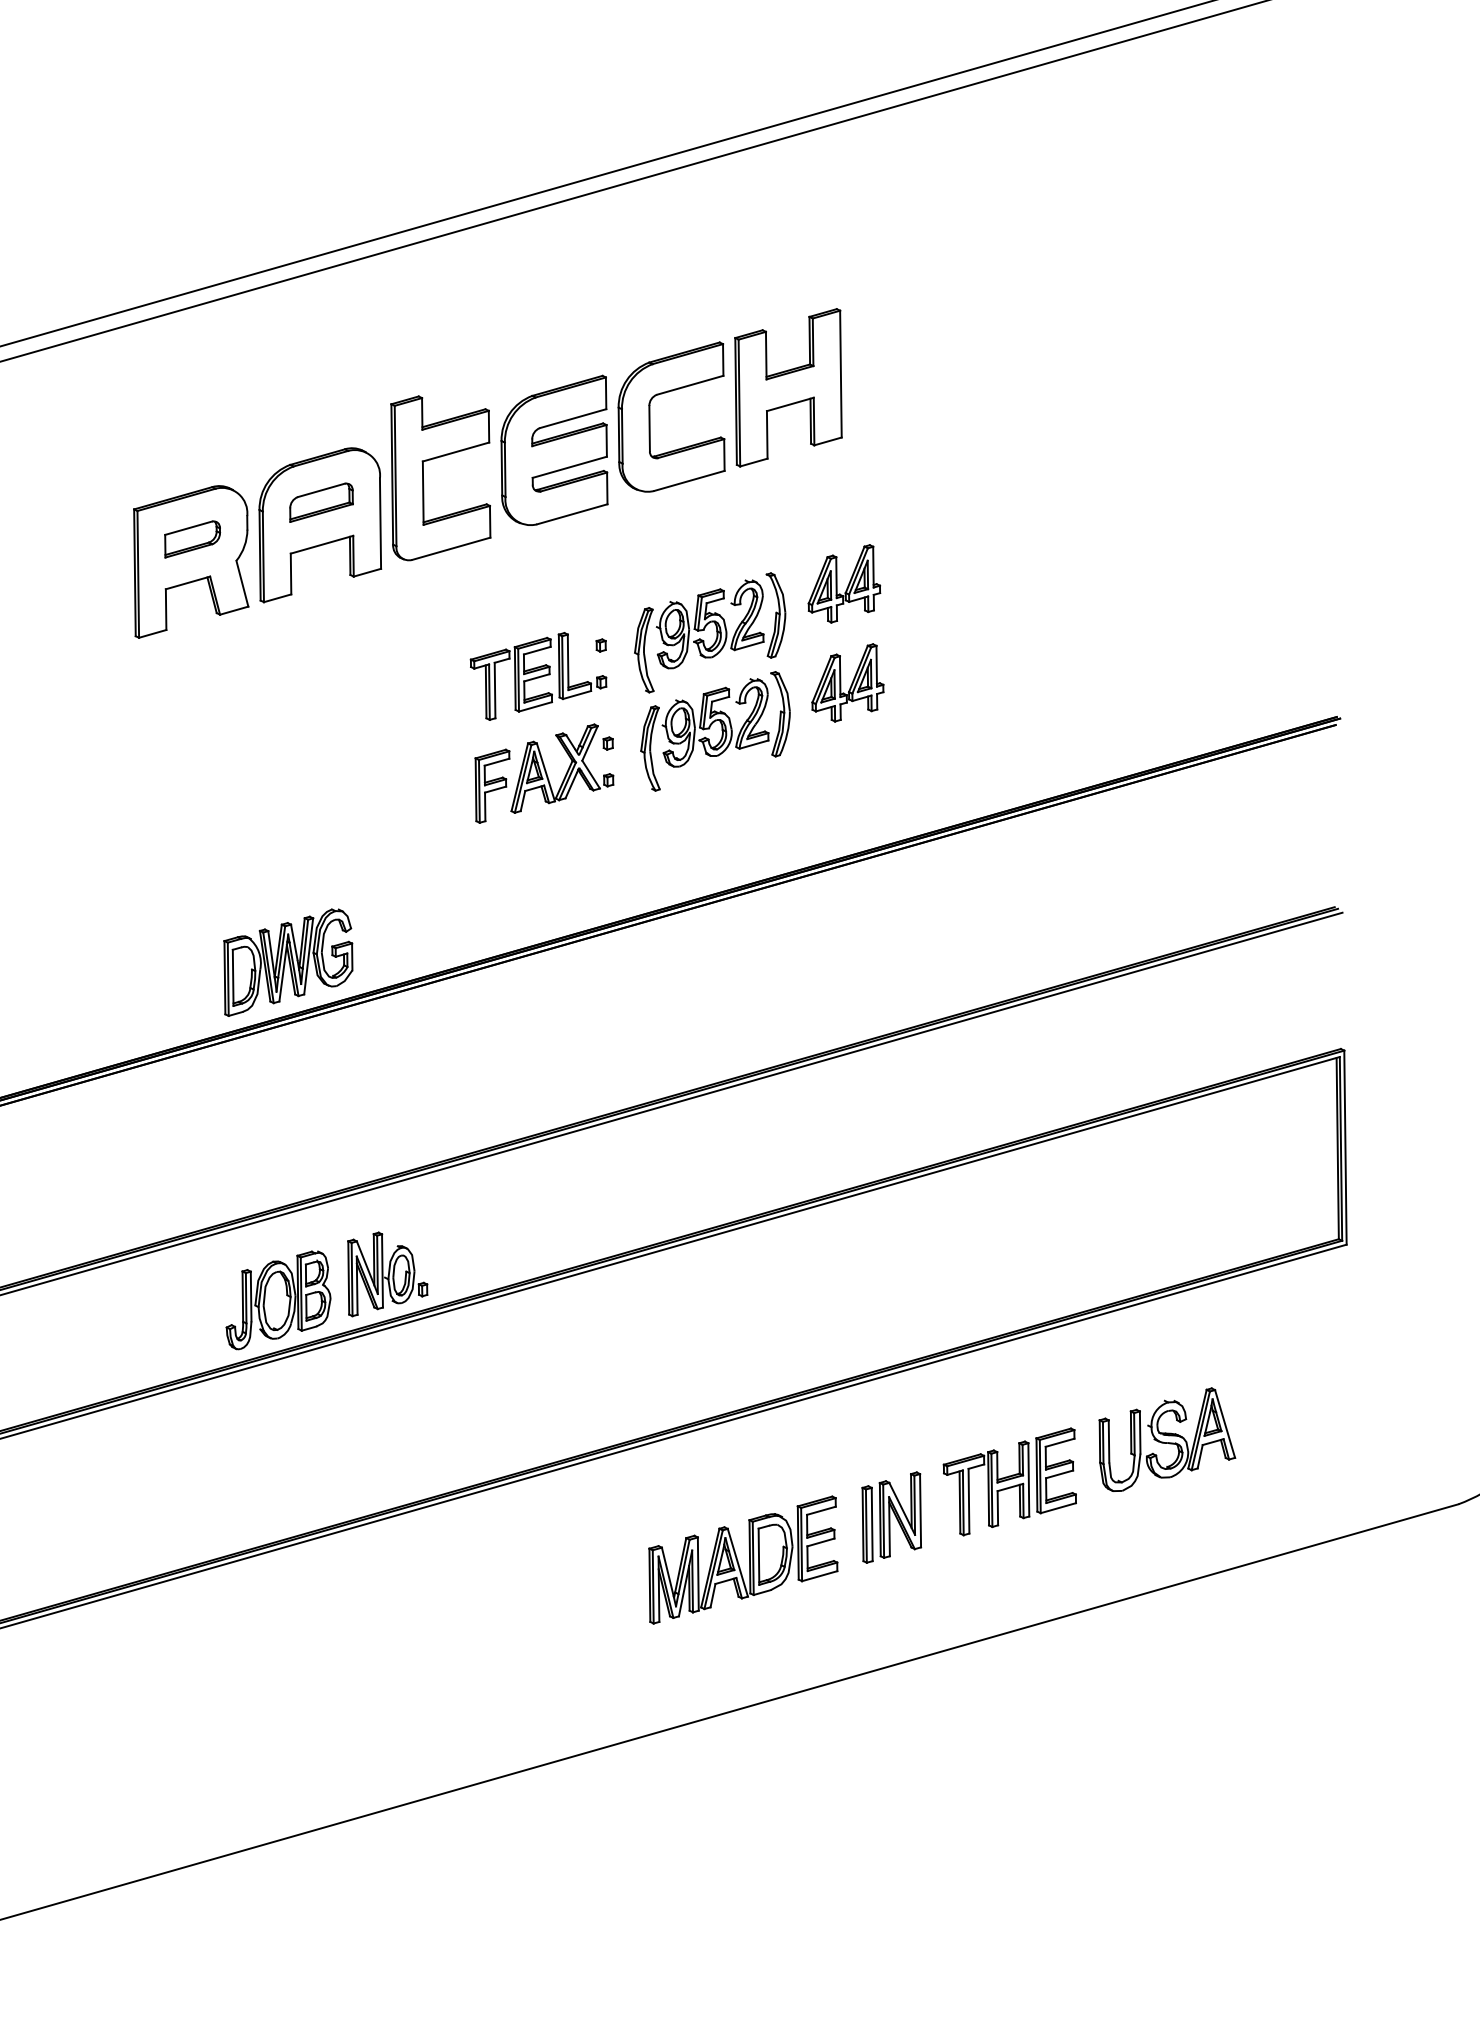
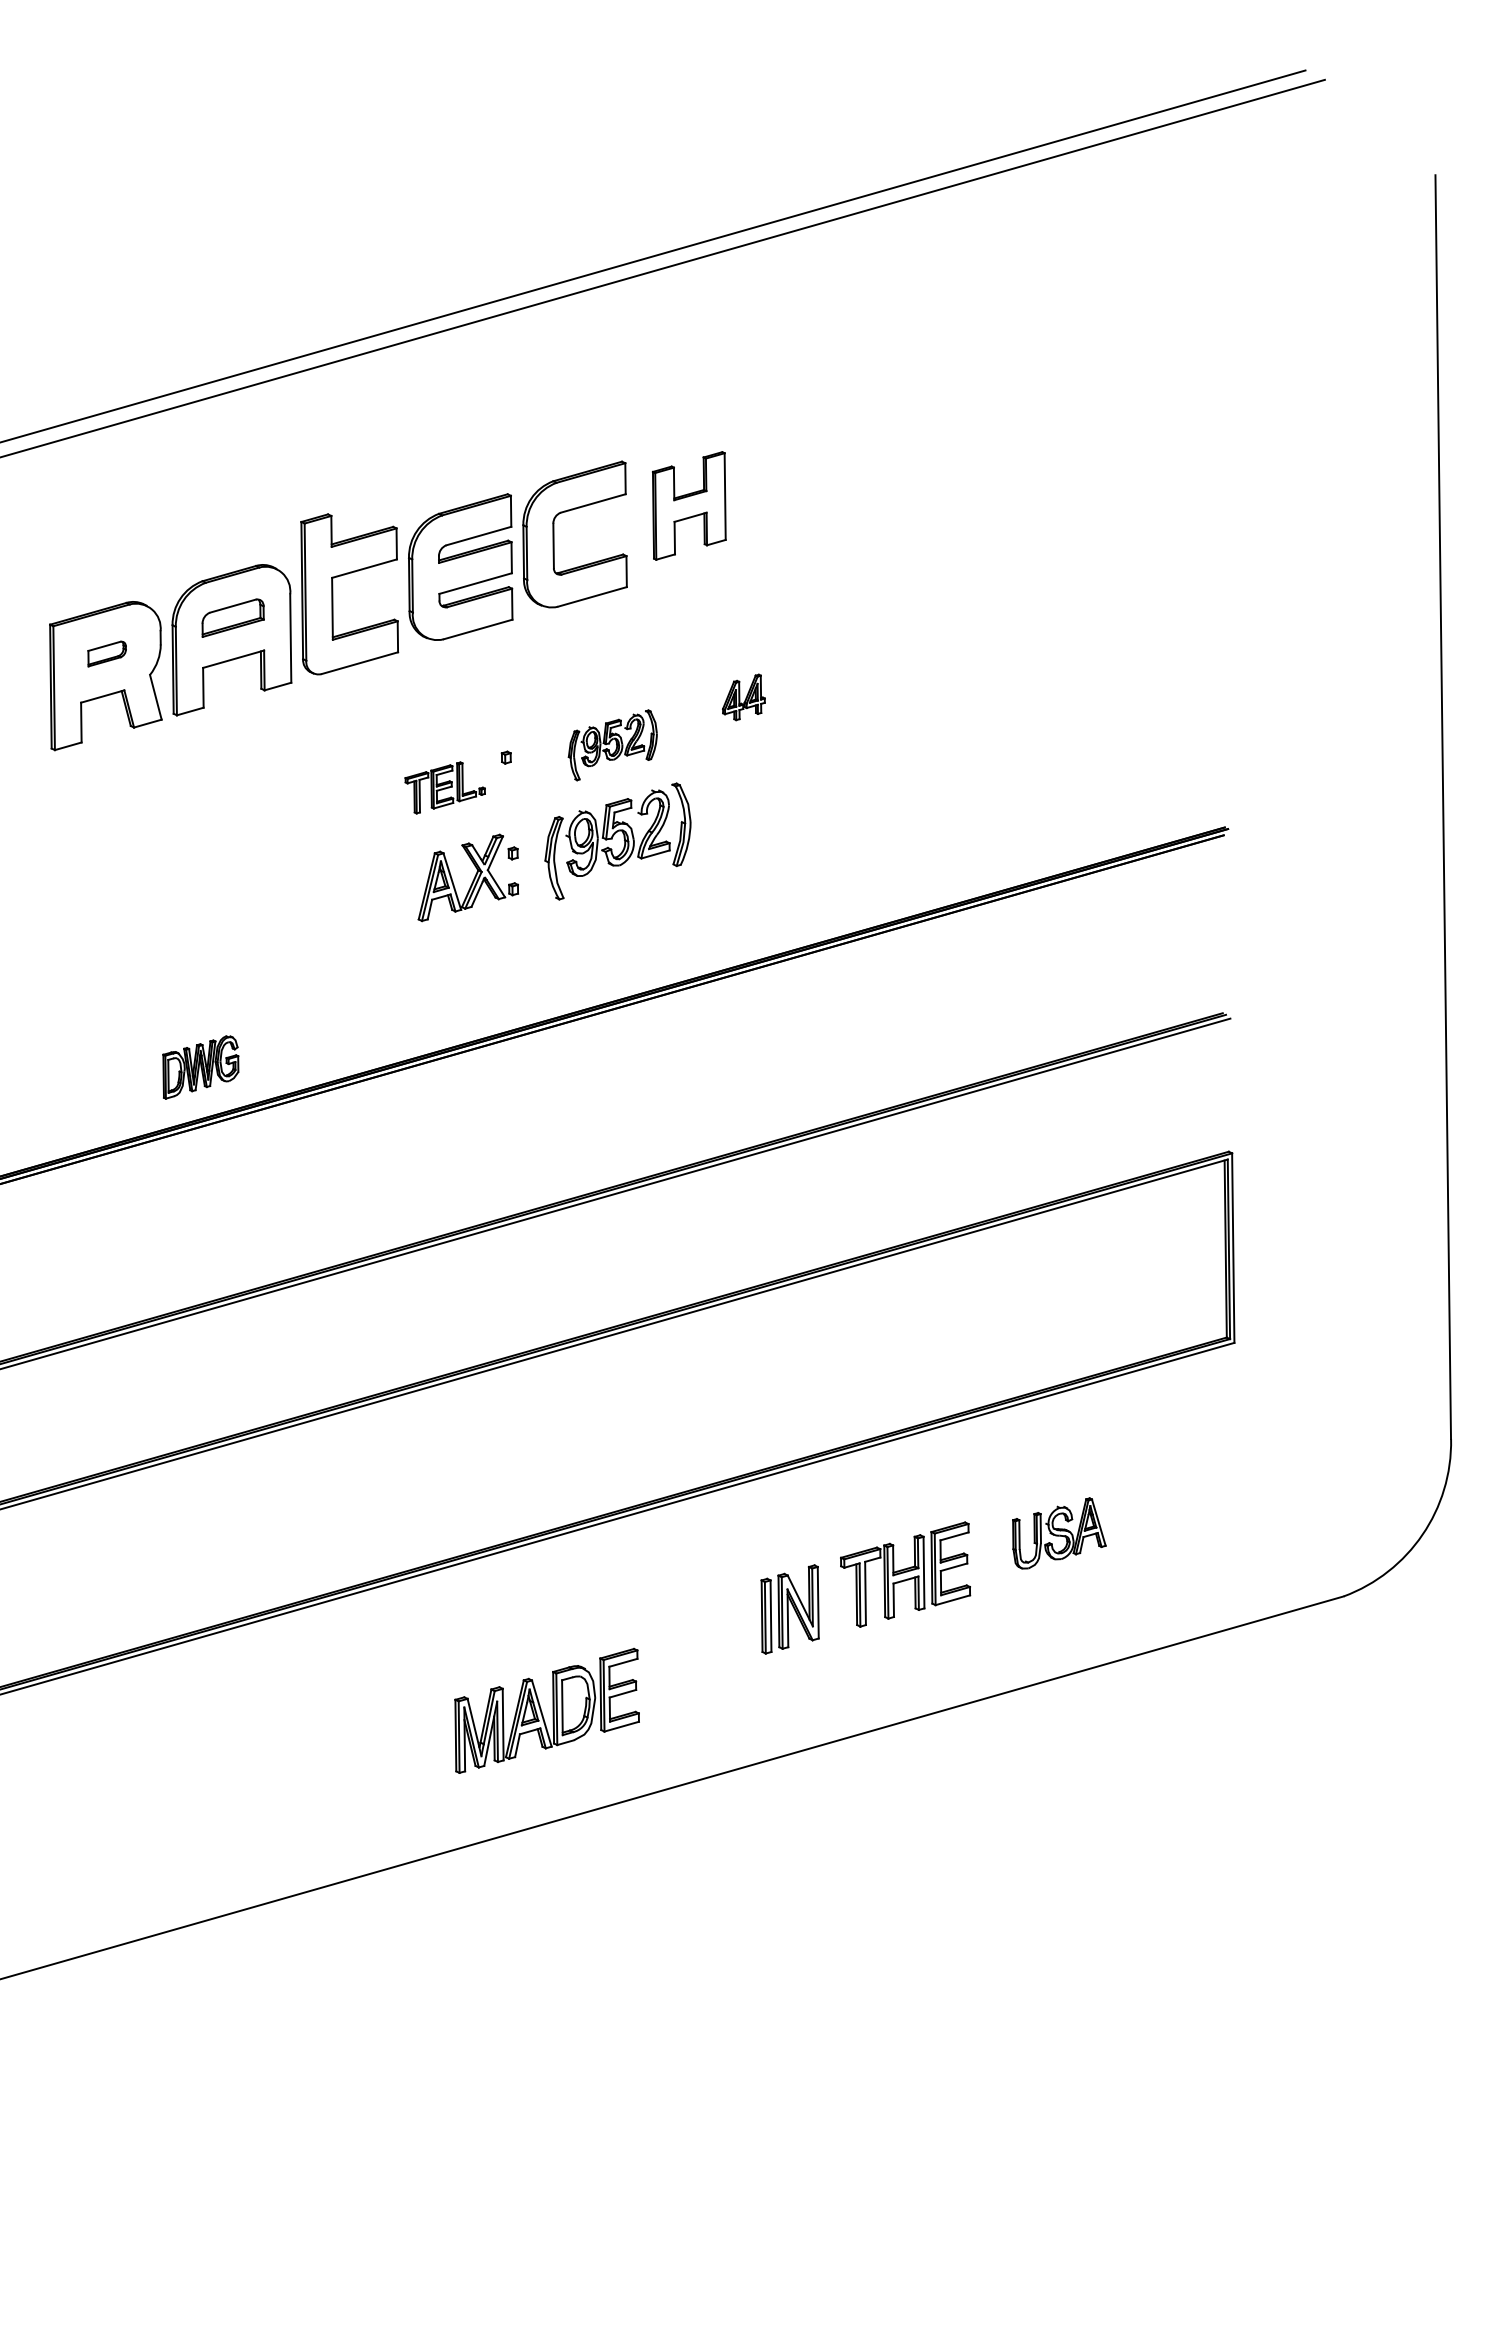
part: (788, 387) -> (689, 505), size x0.7
part: (191, 538) -> (106, 653), size x0.7
part: (844, 583) -> (743, 697), size x0.6
part: (709, 633) -> (612, 745), size x0.6
part: (538, 676) -> (445, 787), size x0.6
part: (847, 682) -> (746, 793), removed
part: (491, 785) -> (399, 894), removed
part: (288, 962) -> (200, 1067), size x0.6
part: (387, 1273) -> (297, 1371), removed
part: (277, 1299) -> (190, 1396), removed
part: (1167, 1439) -> (1059, 1533), size x0.7
part: (742, 1559) -> (546, 1710), moved

